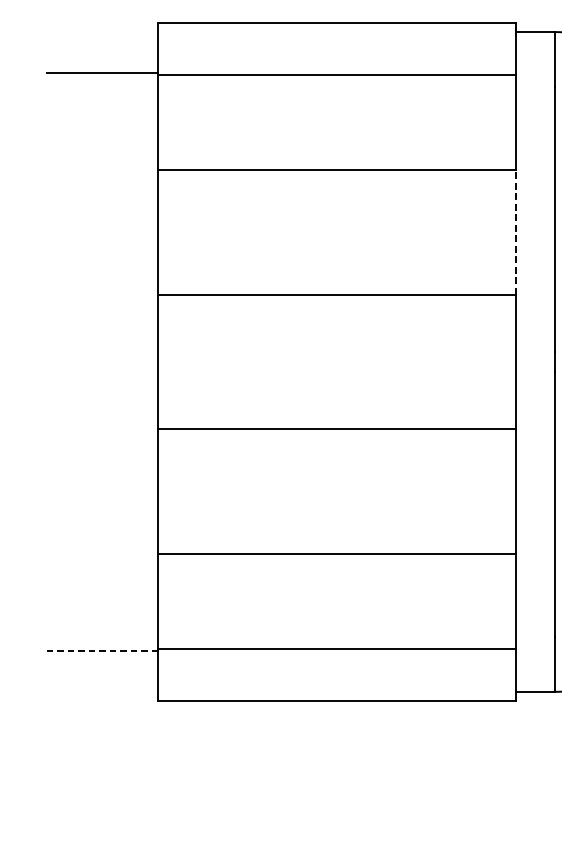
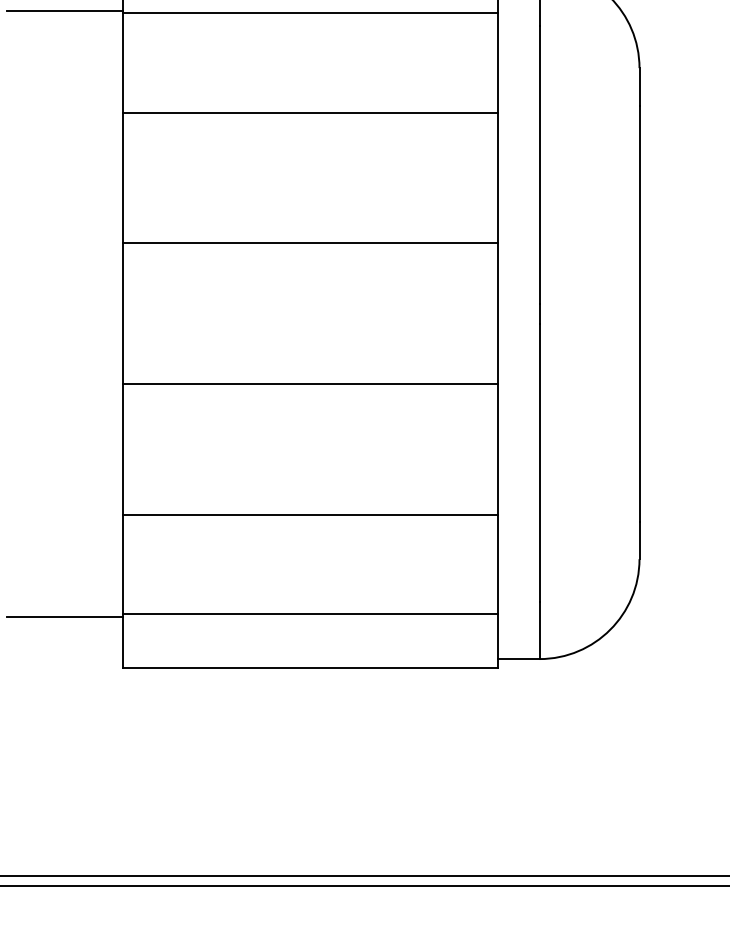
line: (516, 231) -> (498, 177), dashed -> solid
line: (102, 651) -> (65, 616), dashed -> solid

